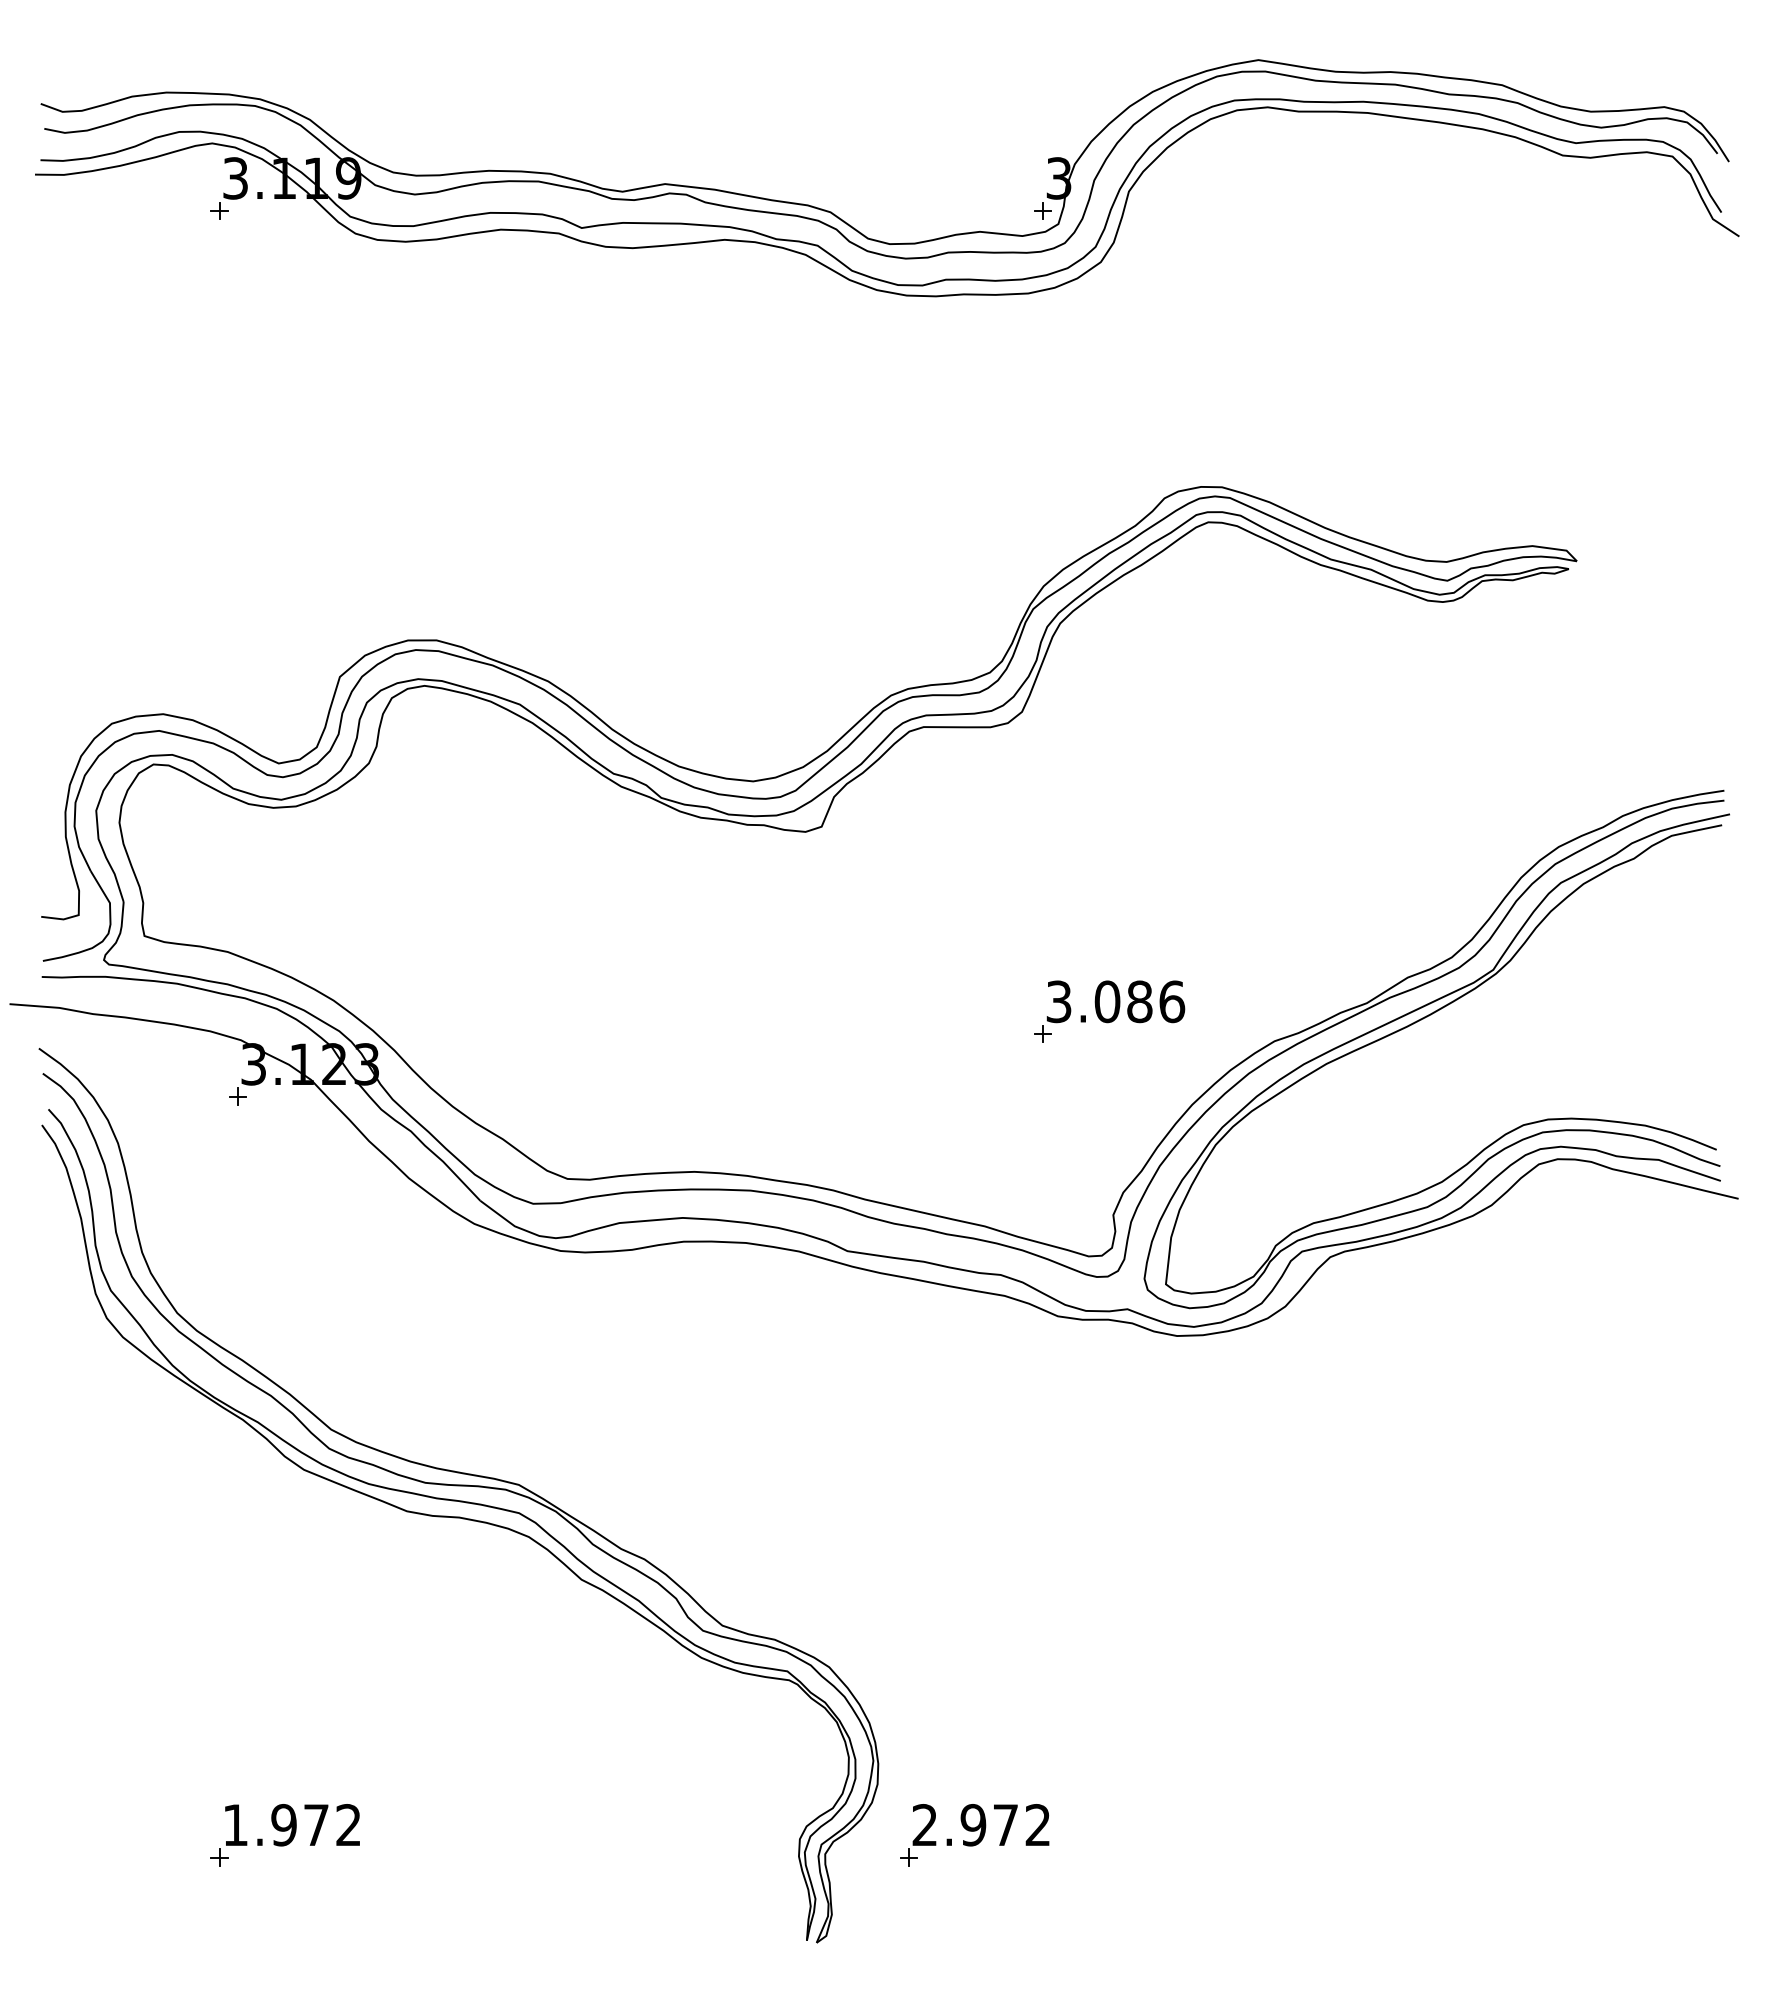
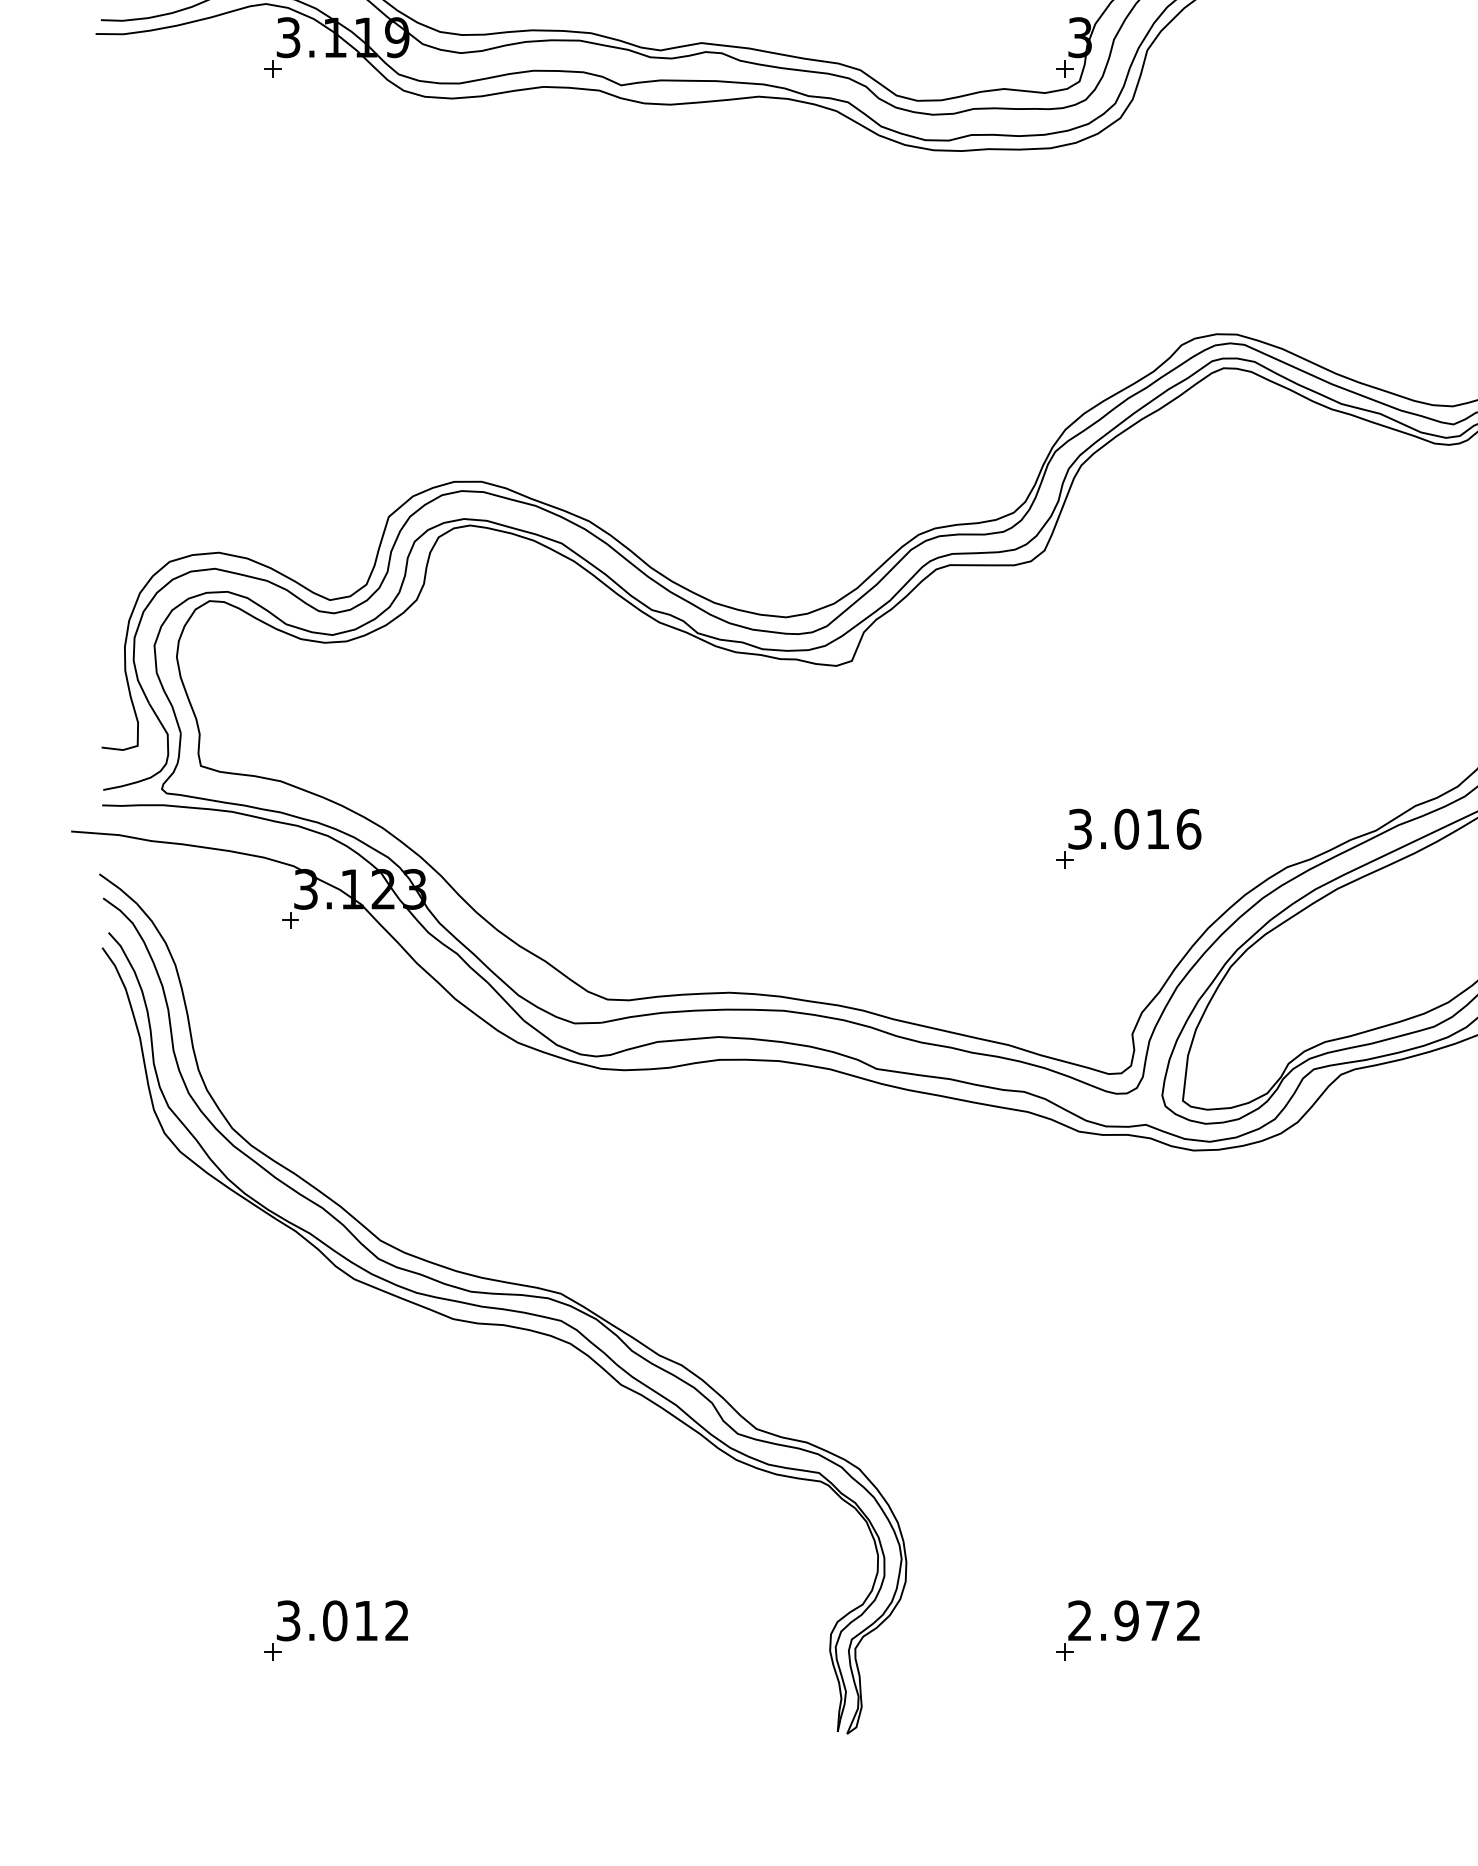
text: (1139, 1001) -> (1157, 828), 3.086 -> 3.016
text: (275, 1825) -> (326, 1621), 1.972 -> 3.012
part: (974, 1835) -> (1127, 1630), moved

